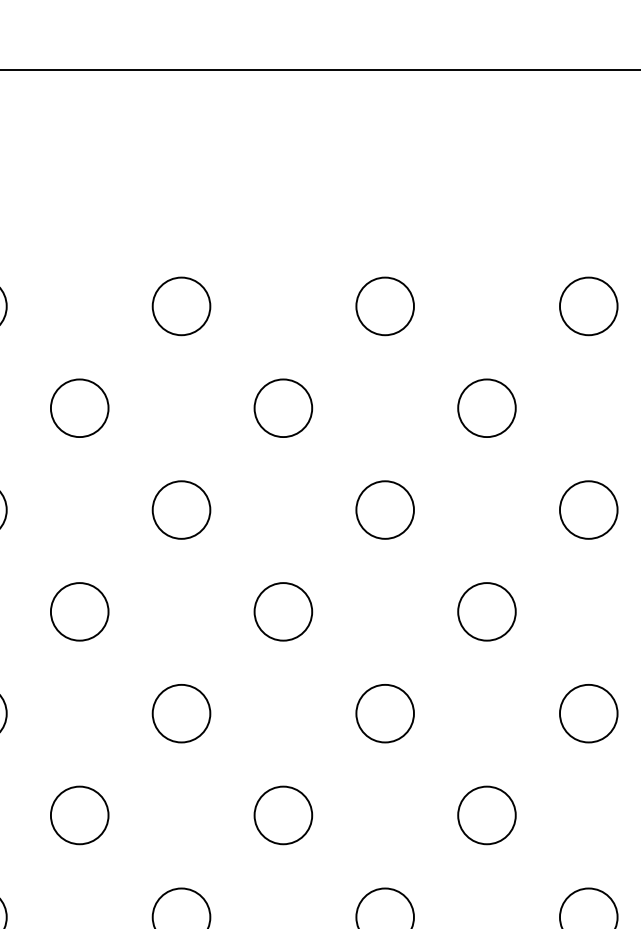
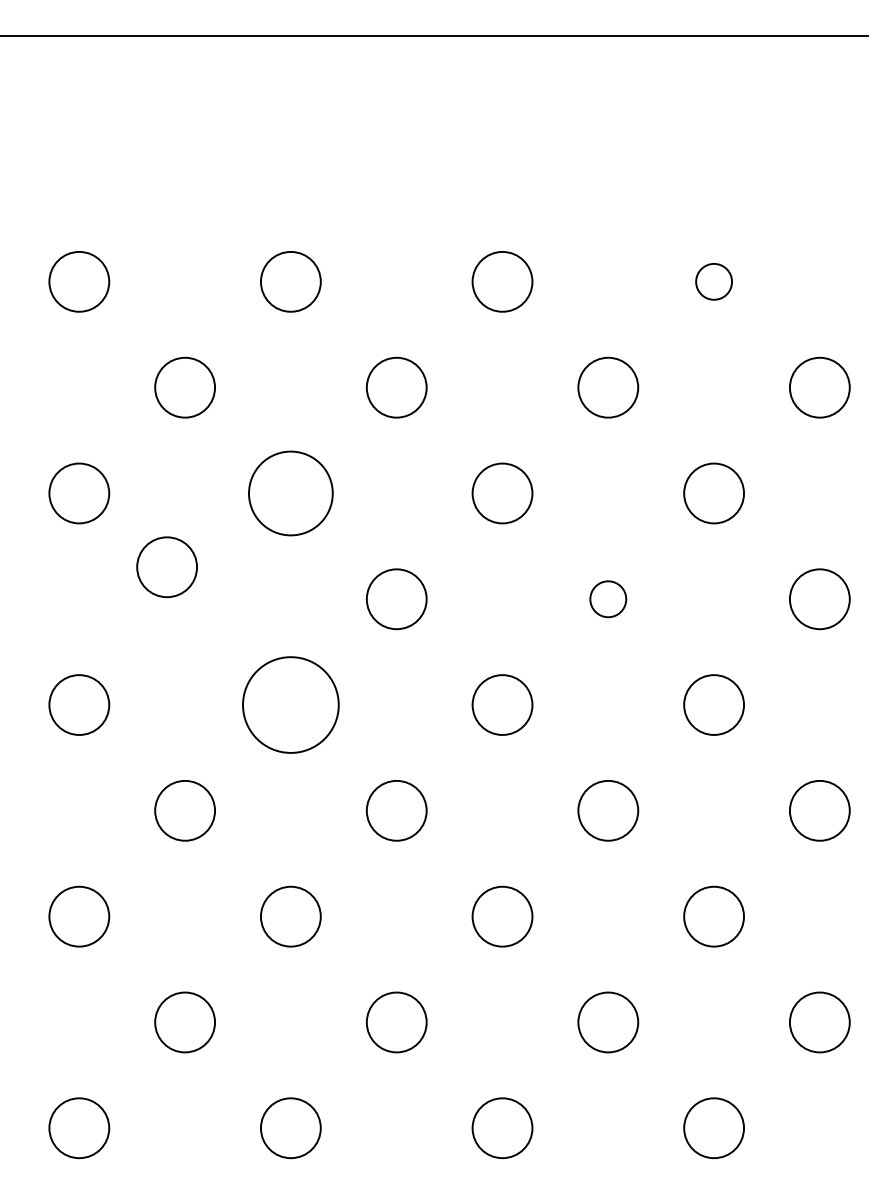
circle: (589, 306) -> (714, 281), size x0.6
circle: (181, 510) -> (290, 493), size x1.4
circle: (79, 612) -> (166, 567), moved
circle: (487, 612) -> (608, 599), size x0.6
circle: (181, 713) -> (290, 704), size x1.6

